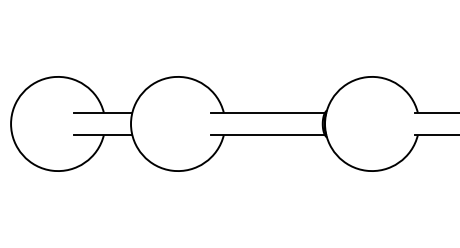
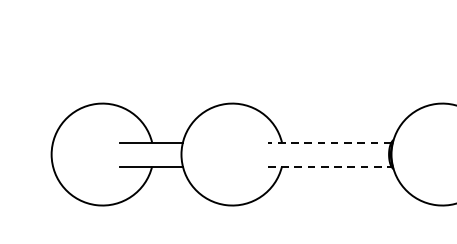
line: (267, 112) -> (329, 142), solid -> dashed
line: (268, 135) -> (330, 167), solid -> dashed

